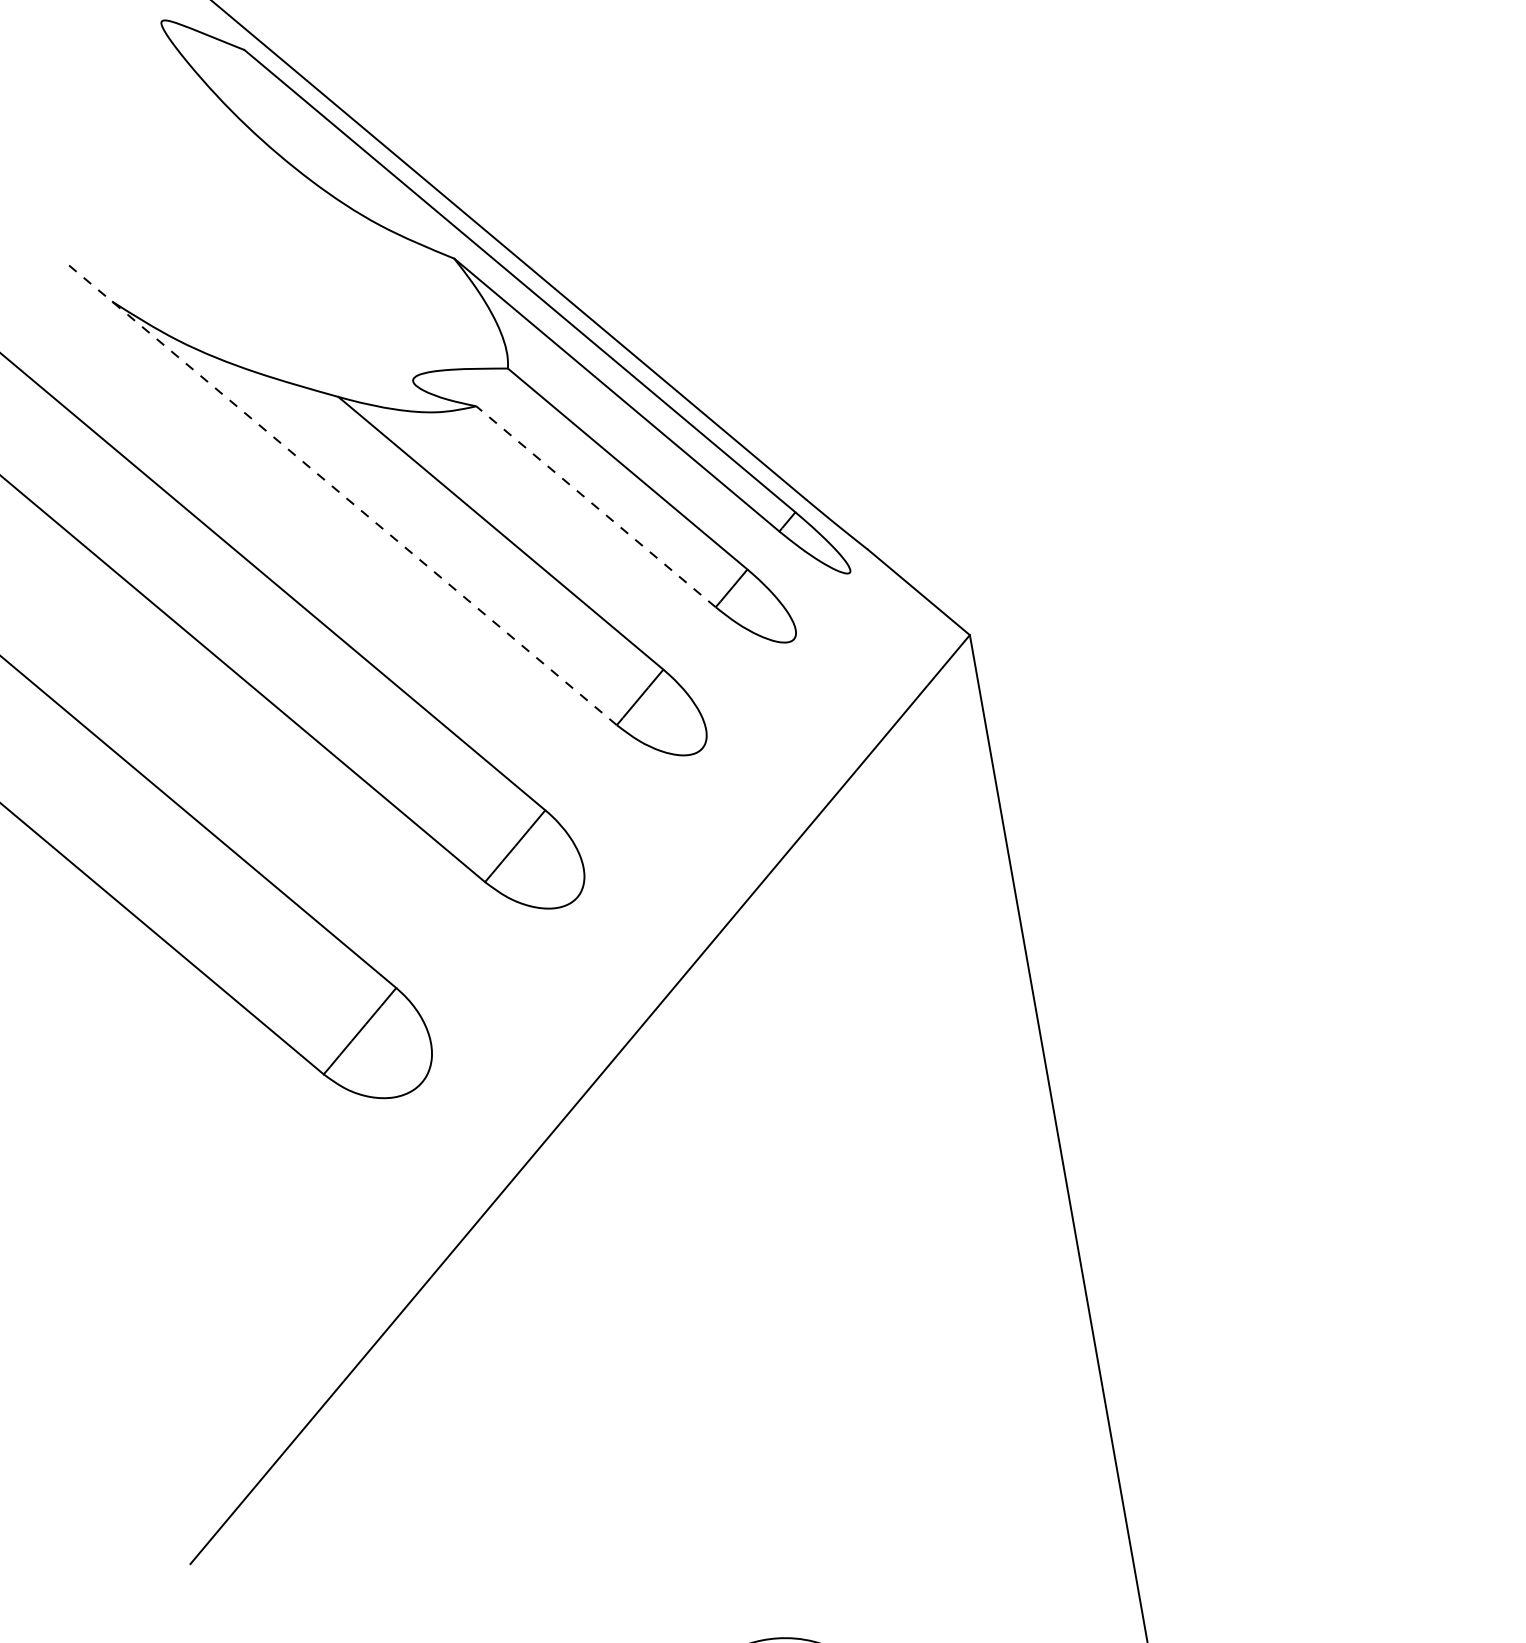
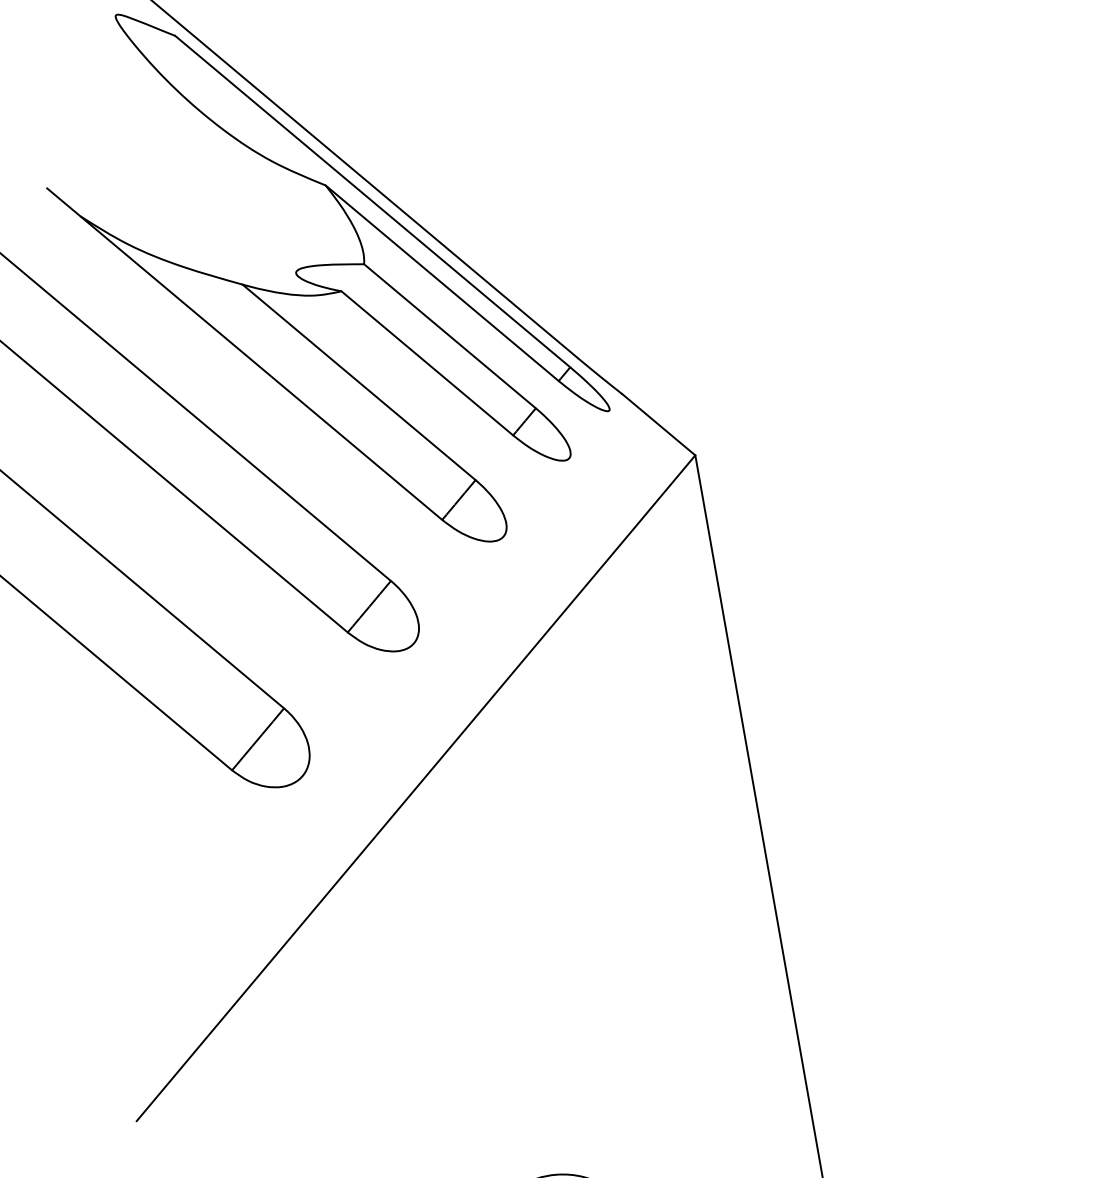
line: (341, 494) -> (244, 354), dashed -> solid
line: (594, 506) -> (426, 363), dashed -> solid

